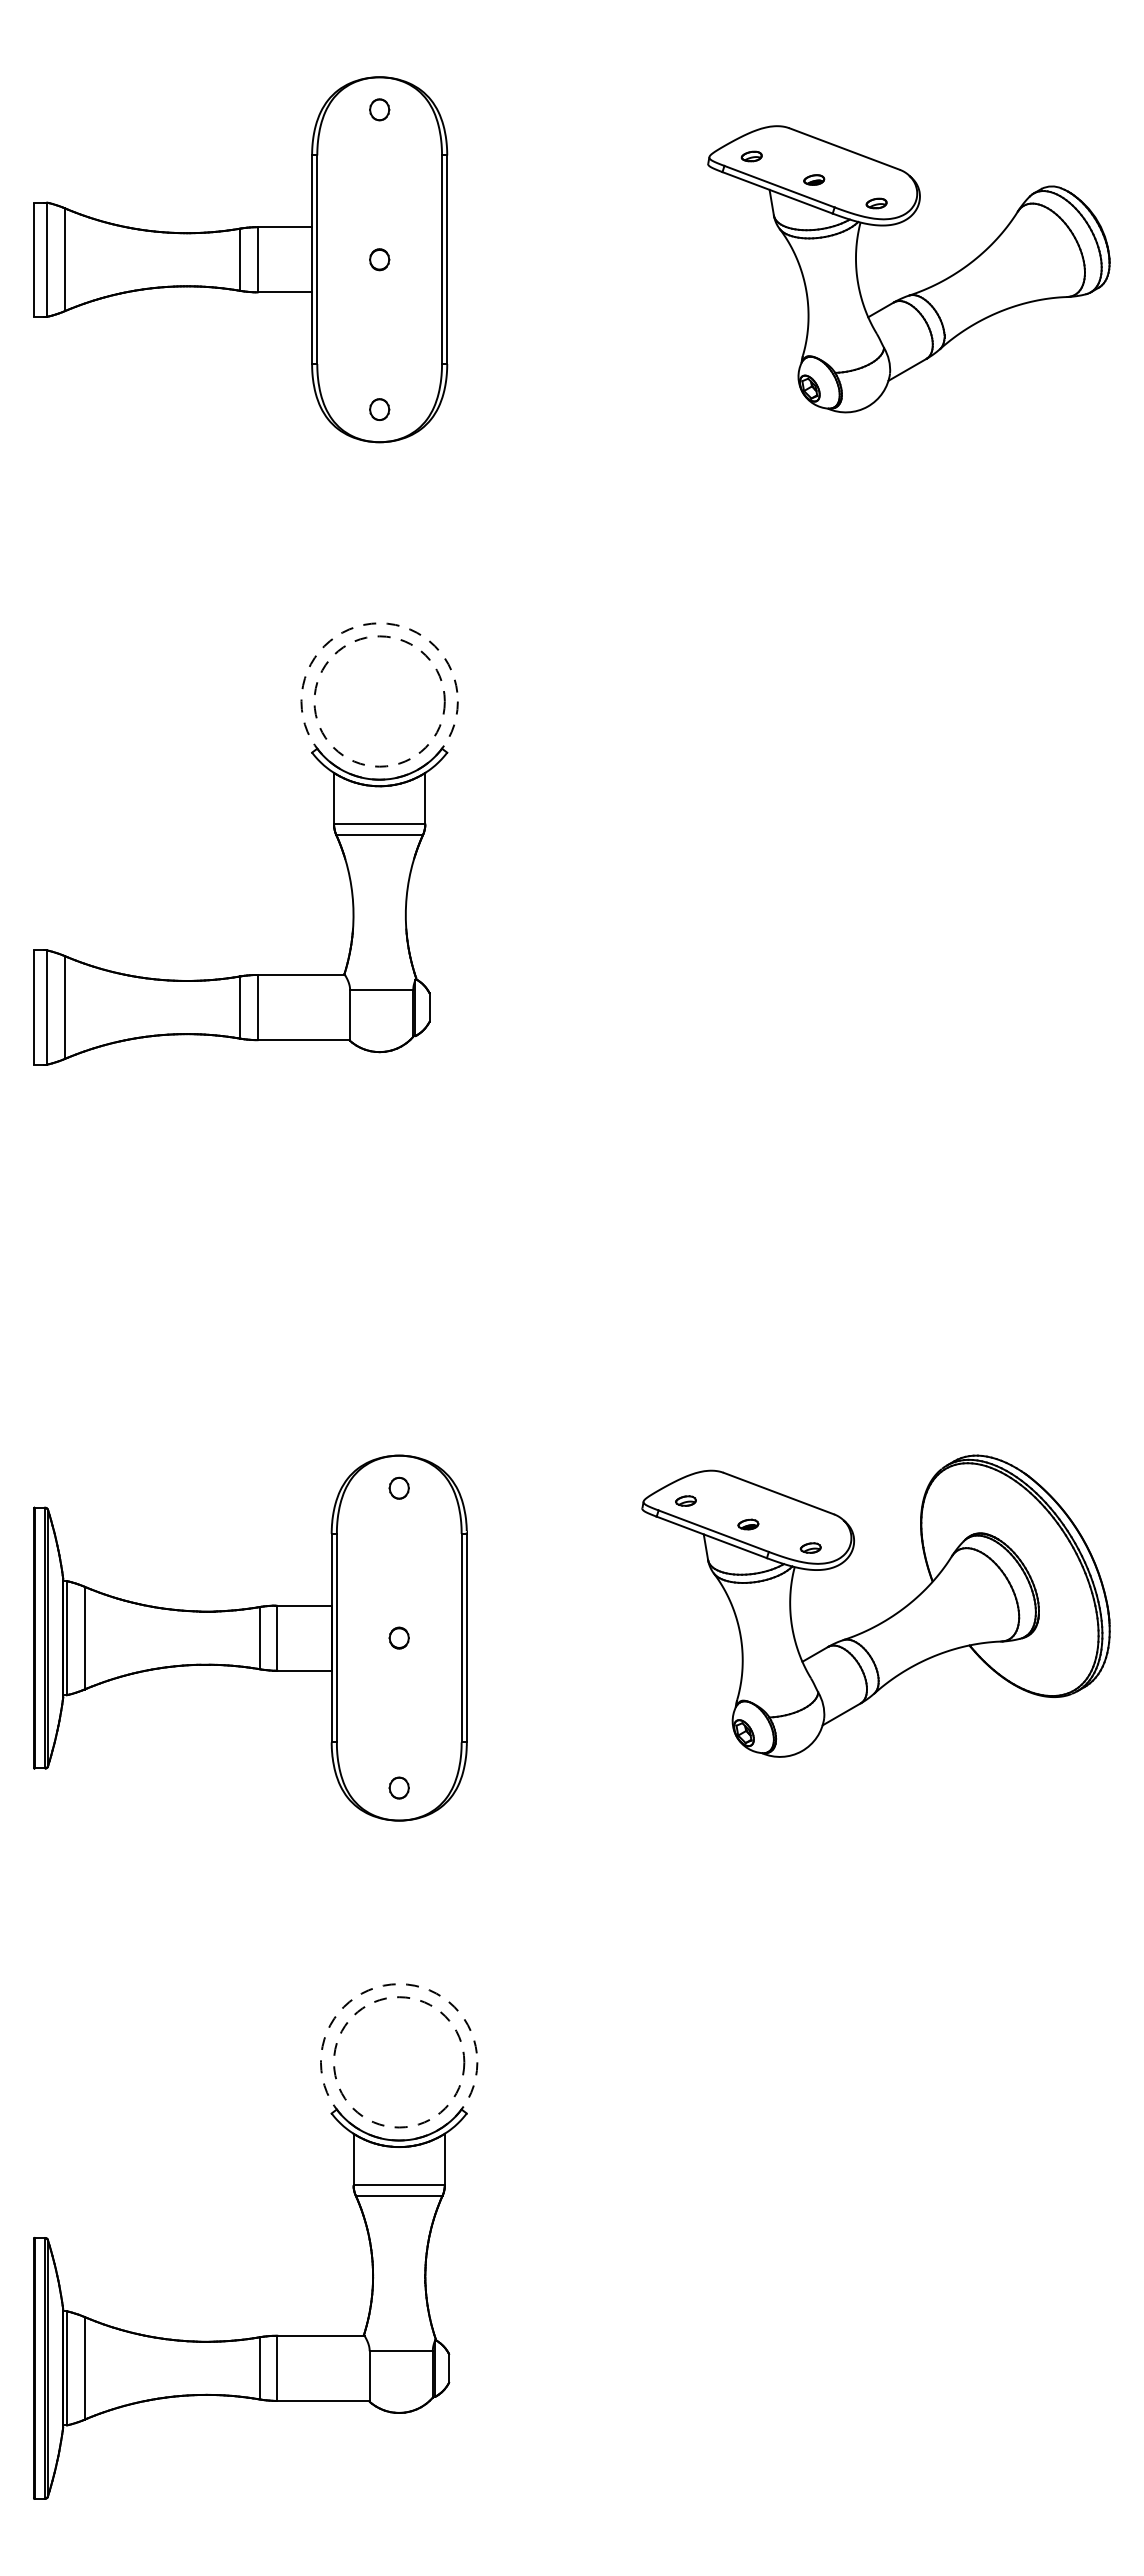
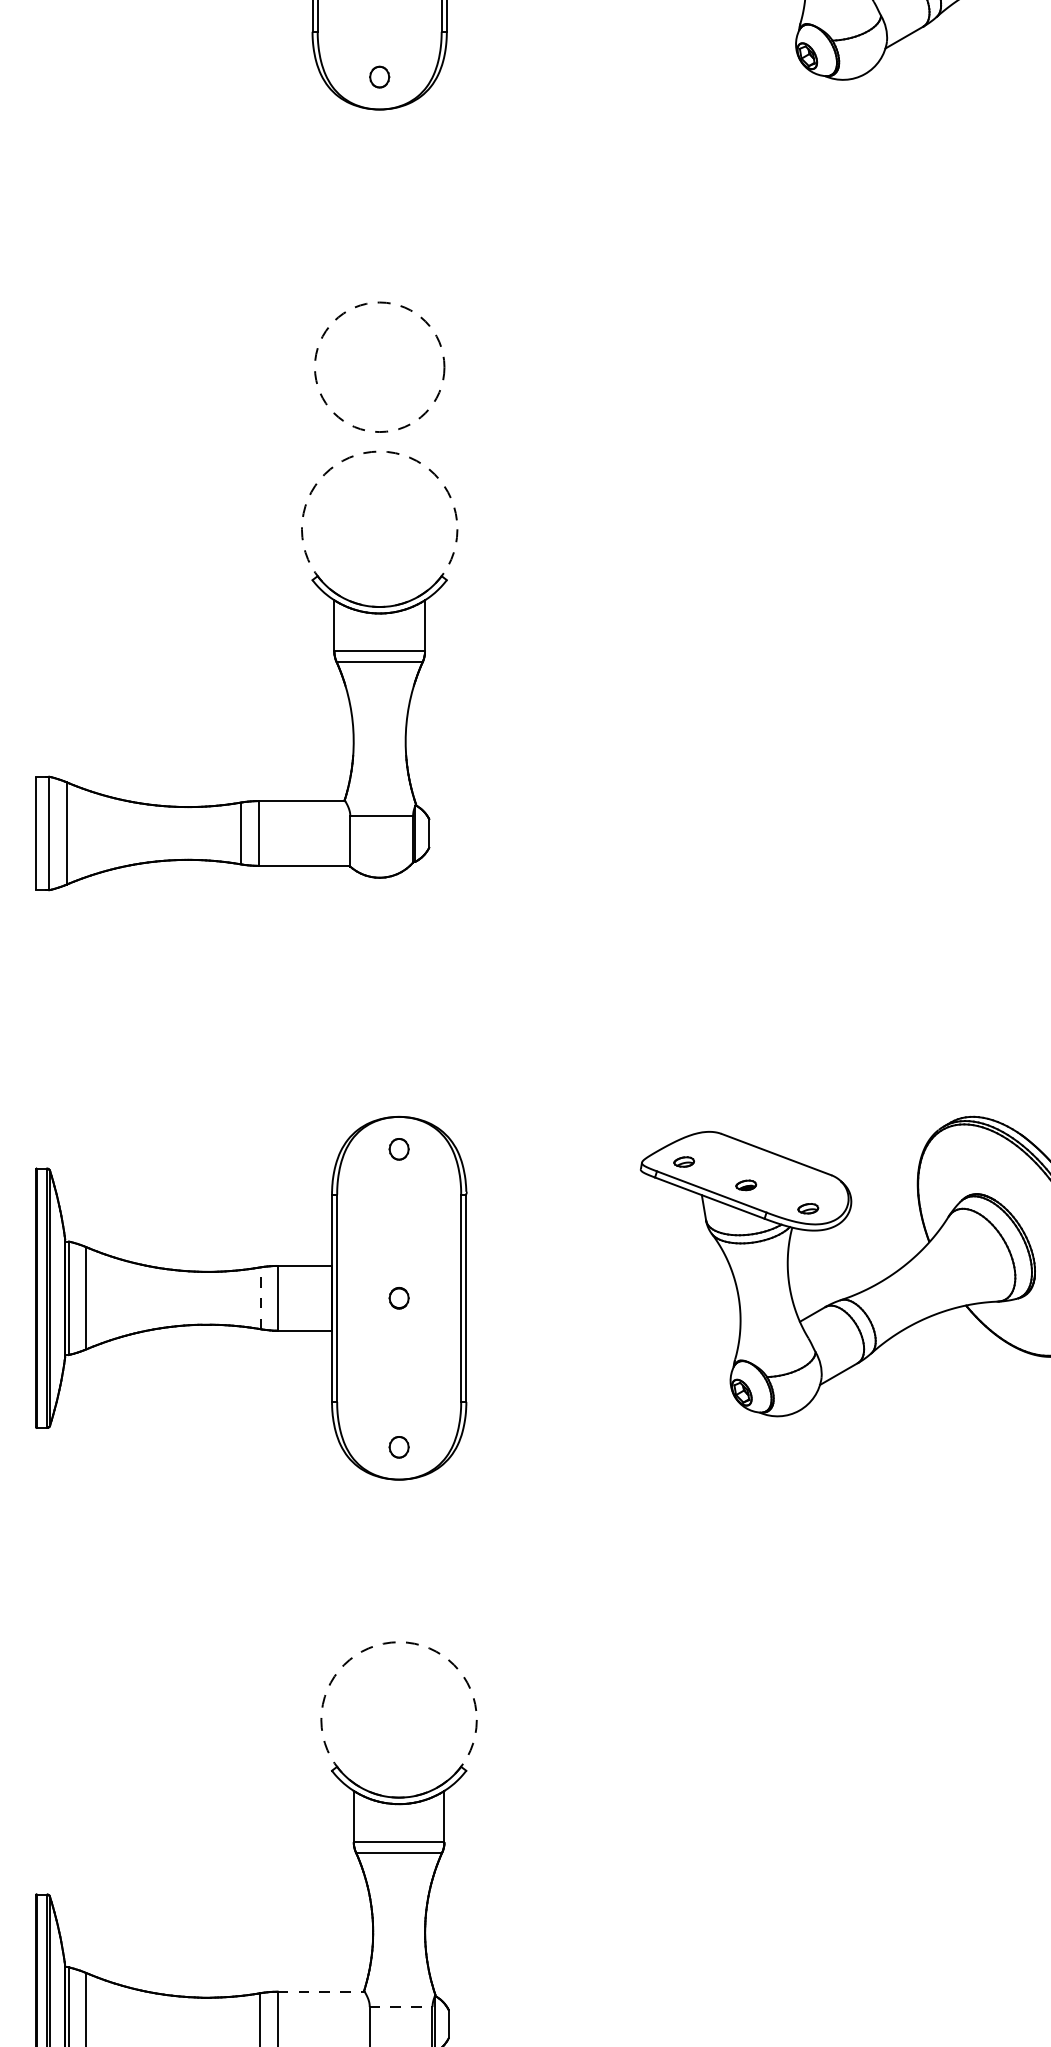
part: (333, 830) -> (333, 657), moved
line: (259, 1637) -> (260, 1297), solid -> dashed
circle: (399, 2062) -> (399, 1720), removed
line: (320, 2335) -> (320, 1991), solid -> dashed
line: (401, 2351) -> (401, 2007), solid -> dashed

